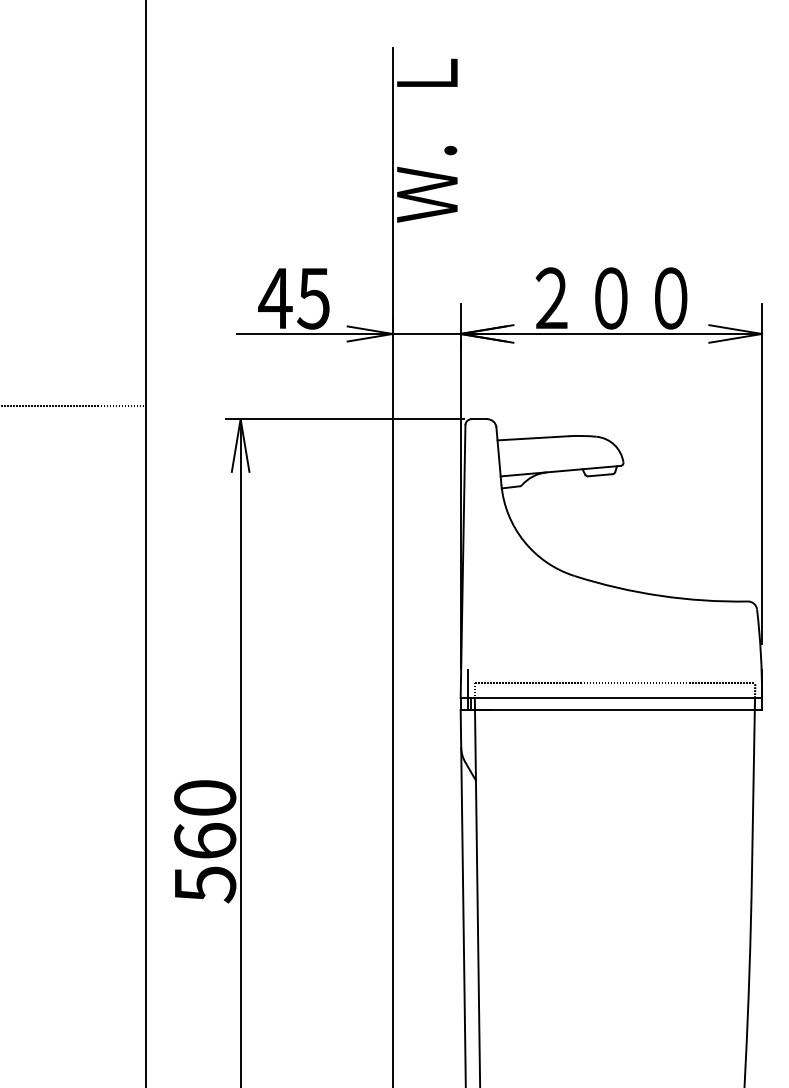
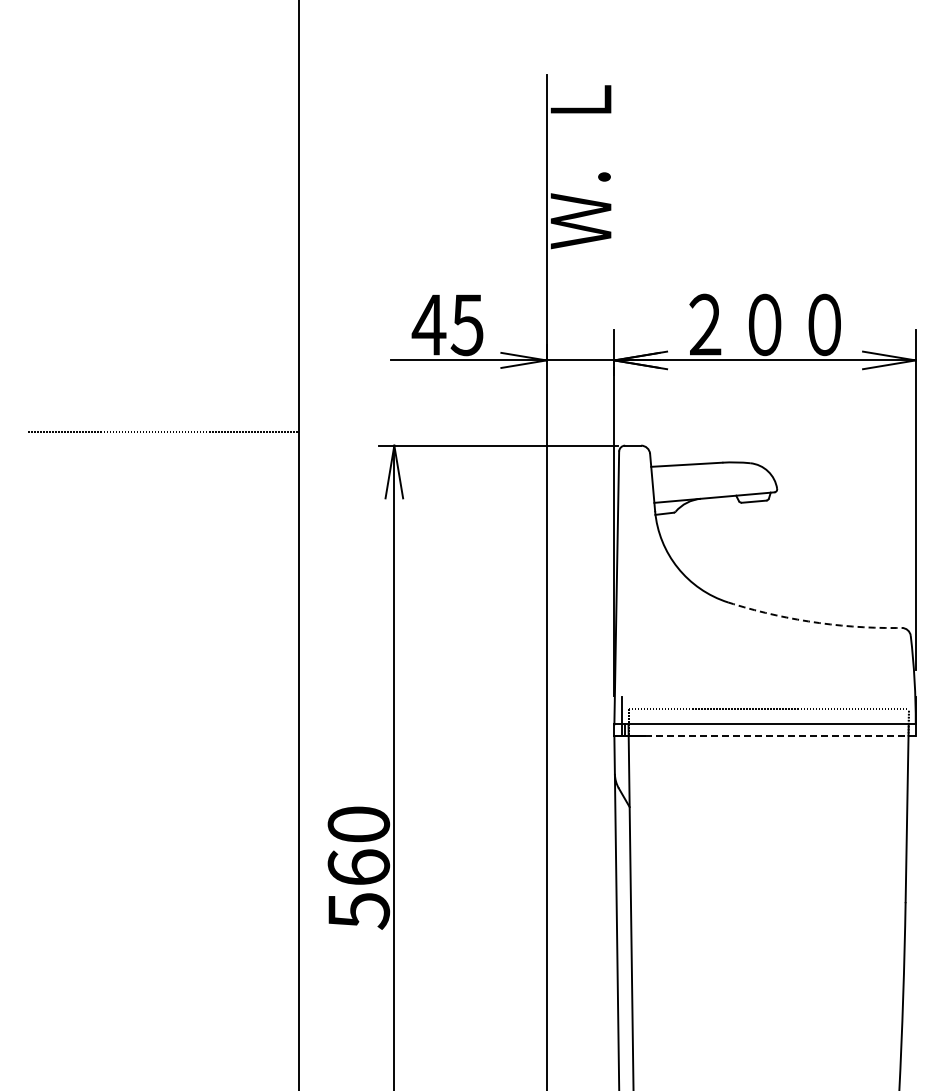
arc: (659, 596) -> (813, 622), solid -> dashed
line: (611, 710) -> (765, 736), solid -> dashed

